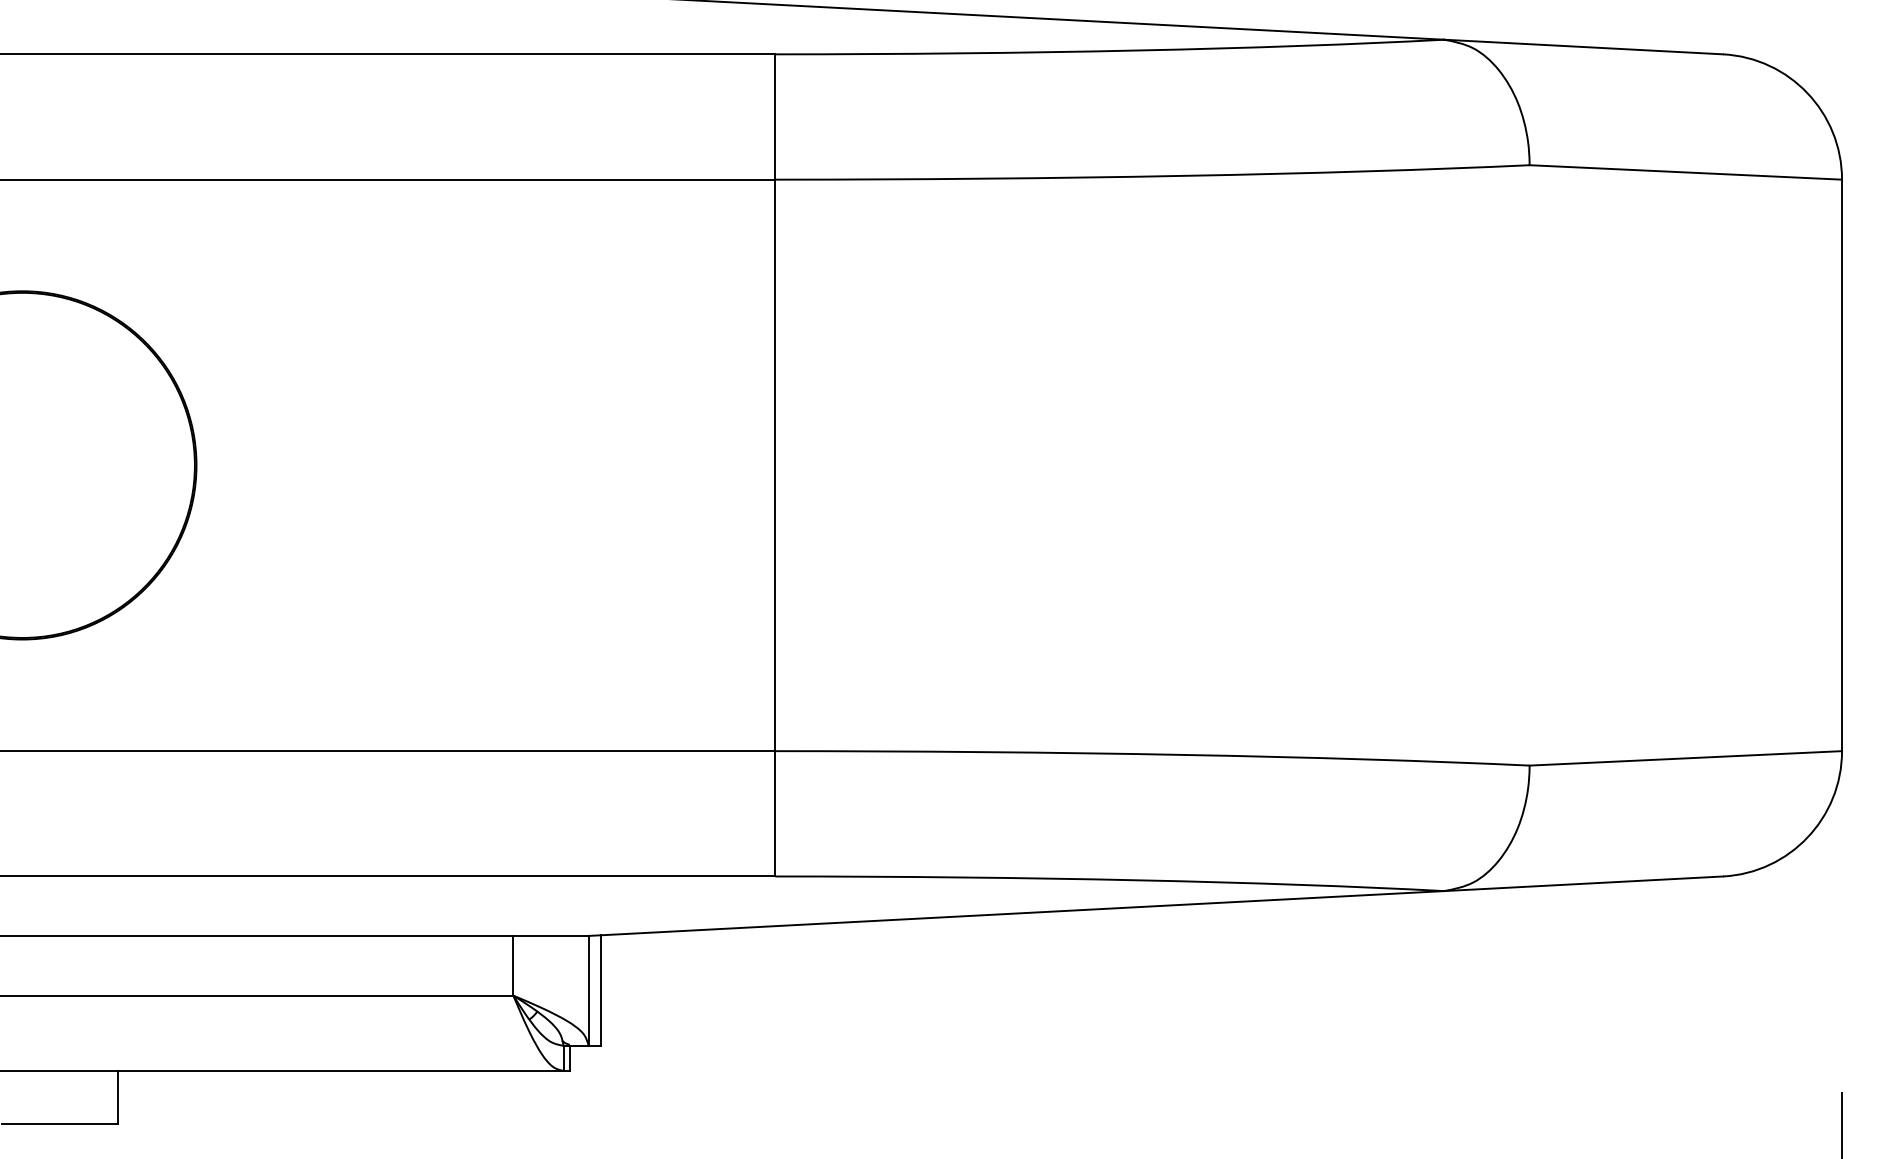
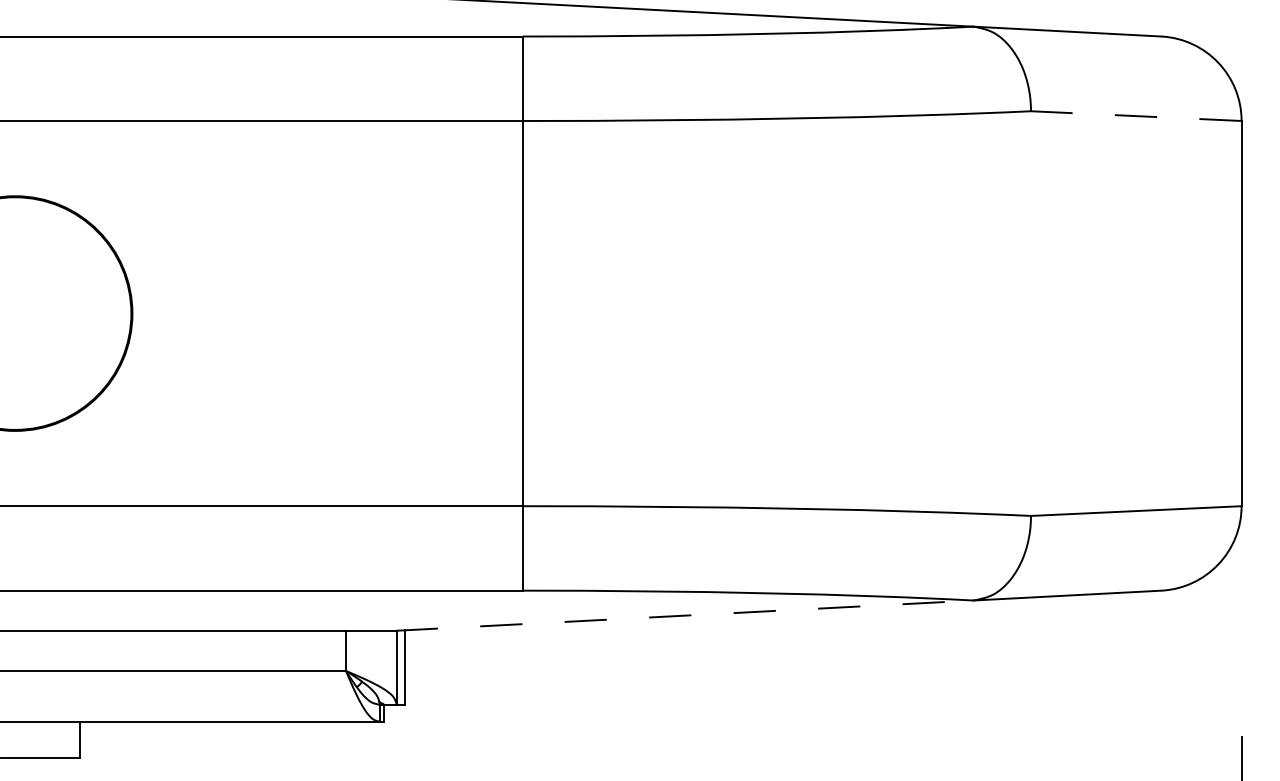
line: (1684, 172) -> (1135, 116), solid -> dashed
line: (1017, 913) -> (685, 615), solid -> dashed

